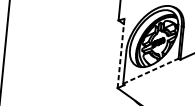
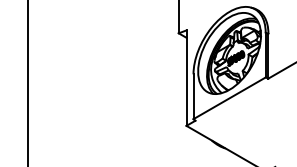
line: (121, 53) -> (186, 78), dashed -> solid
line: (150, 71) -> (229, 98), dashed -> solid

